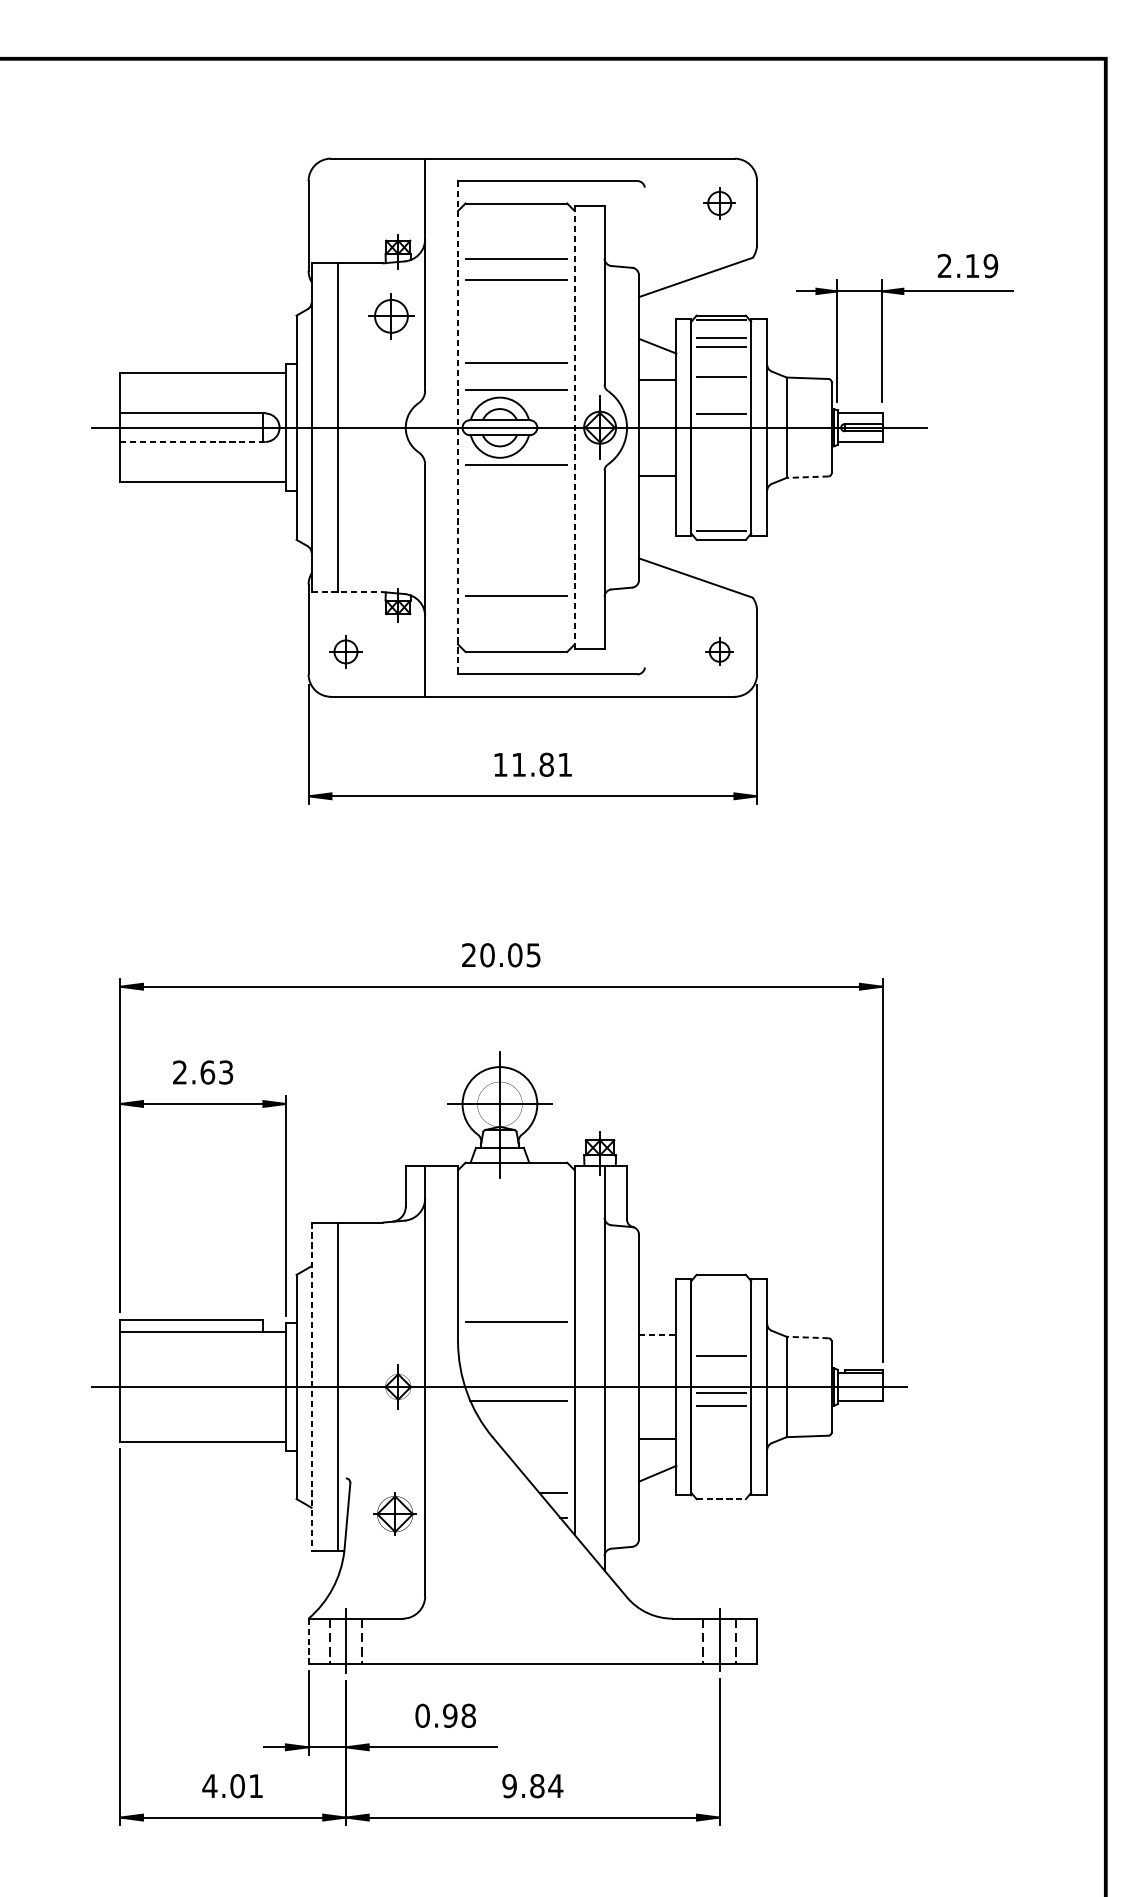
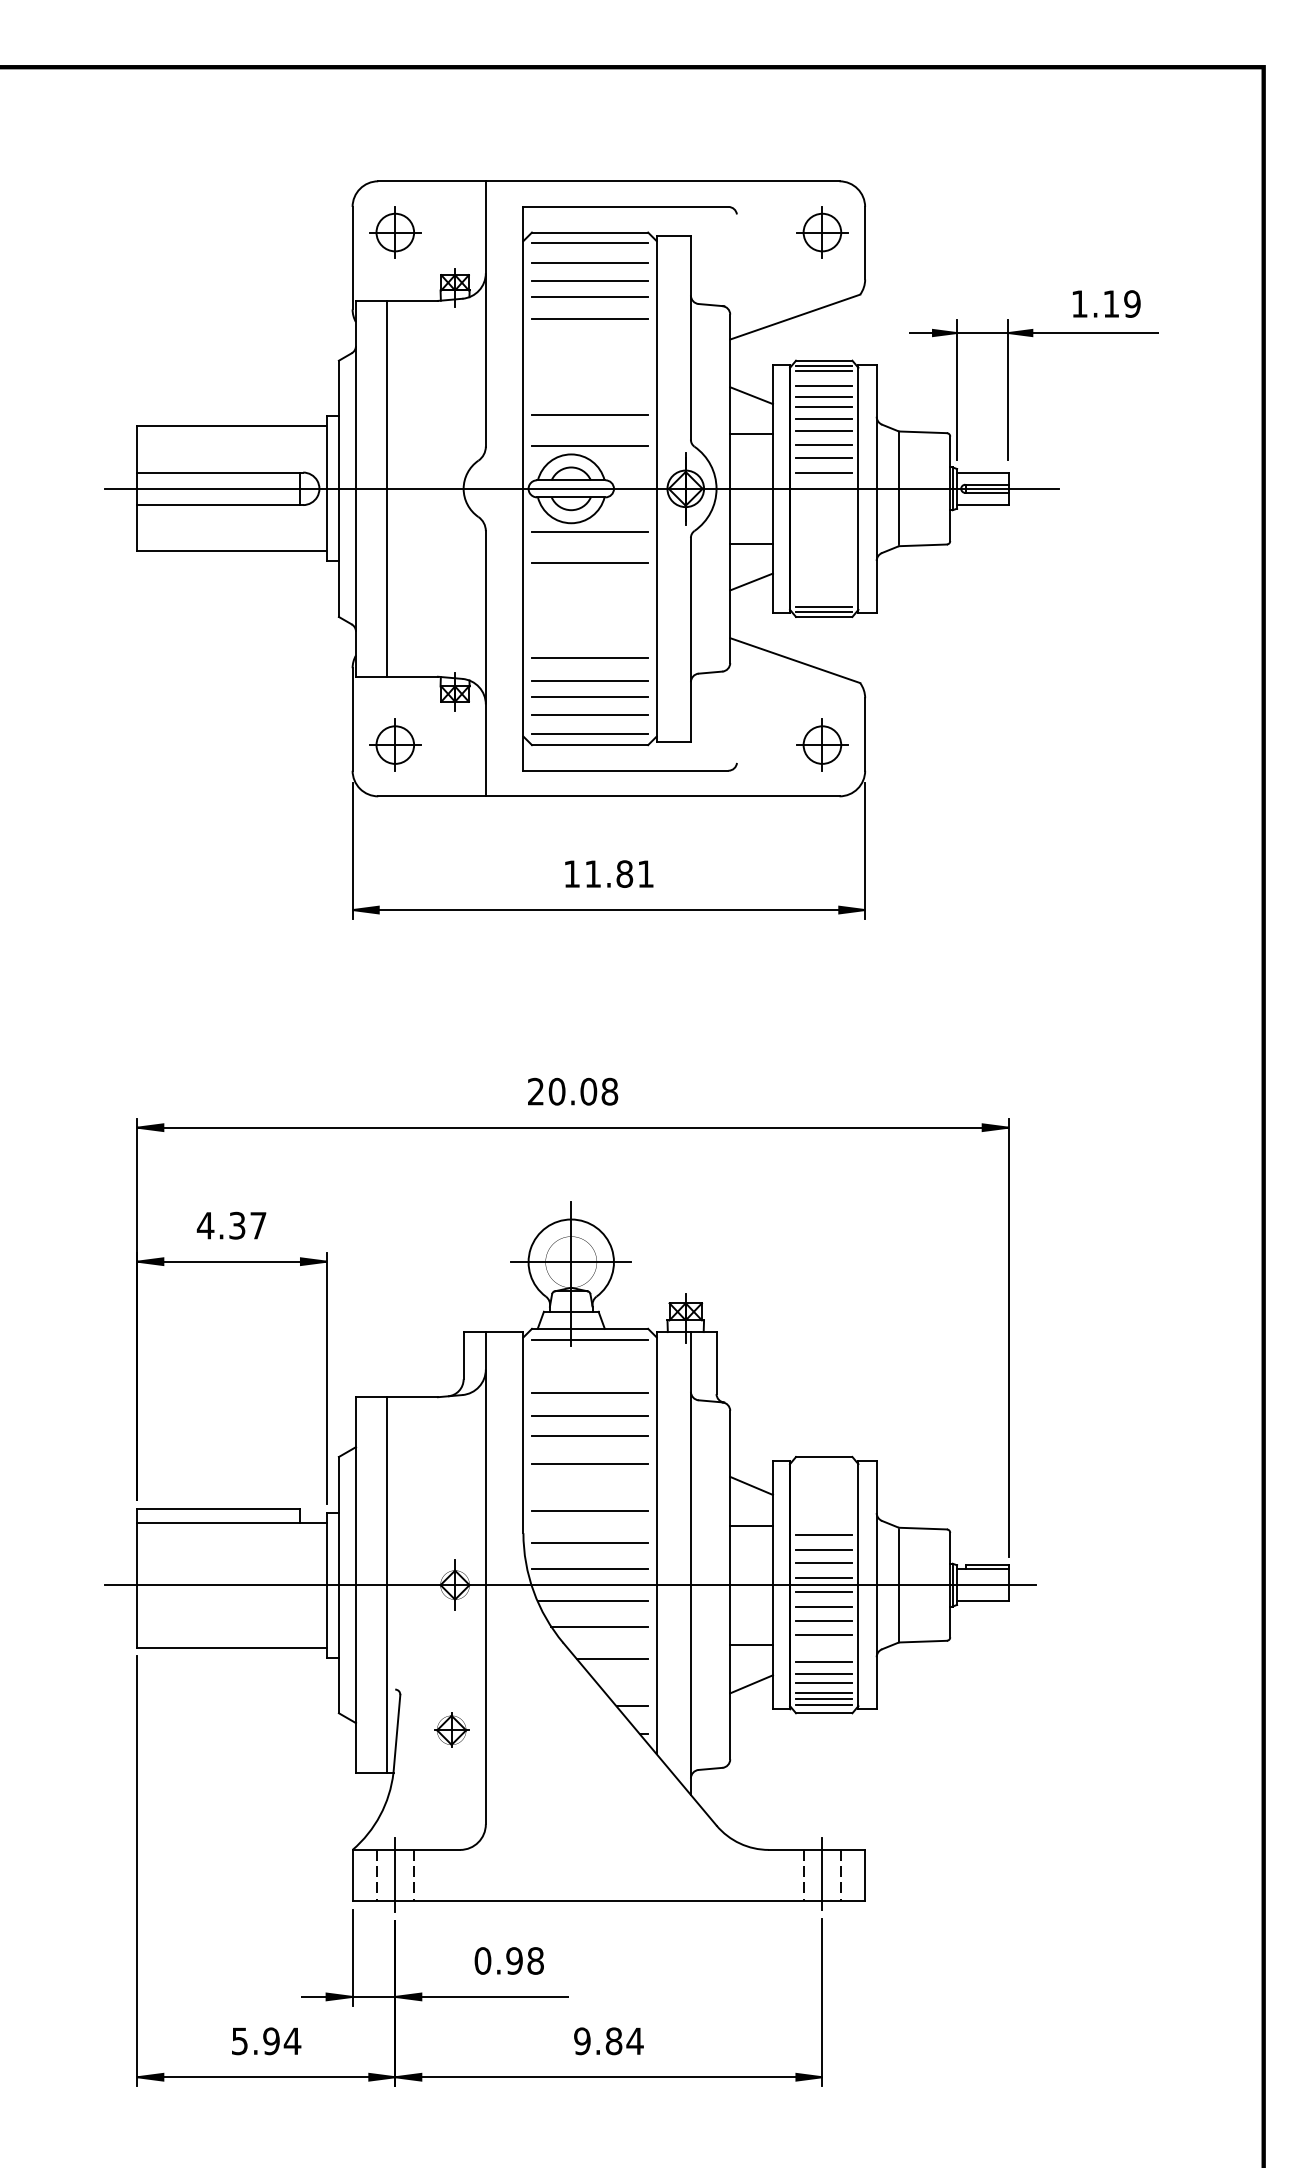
part: (719, 203) -> (822, 232), size x1.43
line: (515, 213) -> (589, 243), added
line: (515, 230) -> (589, 263), added
line: (515, 245) -> (589, 280), added
text: (944, 265) -> (1079, 303), 2.19 -> 1.19
part: (391, 316) -> (395, 232), moved
line: (721, 324) -> (824, 370), added
line: (721, 355) -> (824, 406), added
line: (721, 366) -> (824, 418), added
line: (721, 388) -> (824, 444), added
line: (721, 400) -> (824, 457), added
line: (458, 427) -> (523, 488), dashed -> solid
line: (574, 427) -> (656, 488), dashed -> solid
line: (193, 442) -> (220, 505), dashed -> solid
line: (807, 477) -> (922, 545), dashed -> solid
line: (515, 492) -> (589, 562), added
line: (657, 508) -> (751, 581), added
line: (721, 535) -> (824, 611), added
line: (515, 576) -> (589, 658), added
line: (347, 591) -> (397, 676), dashed -> solid
line: (515, 610) -> (589, 697), added
line: (515, 625) -> (589, 714), added
line: (515, 642) -> (589, 734), added
part: (346, 651) -> (395, 744), size x1.43
part: (719, 651) -> (822, 744), size x1.67
text: (533, 955) -> (609, 1091), 20.05 -> 20.08
text: (202, 1072) -> (231, 1225), 2.63 -> 4.37
line: (515, 1172) -> (589, 1339), added
line: (515, 1218) -> (589, 1392), added
line: (515, 1238) -> (589, 1415), added
line: (515, 1256) -> (589, 1435), added
line: (515, 1280) -> (589, 1463), added
line: (657, 1299) -> (751, 1485), added
line: (658, 1334) -> (752, 1525), dashed -> solid
line: (807, 1337) -> (922, 1528), dashed -> solid
line: (721, 1342) -> (824, 1534), added
line: (515, 1350) -> (589, 1543), added
line: (721, 1368) -> (824, 1563), added
line: (515, 1372) -> (589, 1568), added
line: (721, 1381) -> (824, 1578), added
line: (312, 1387) -> (356, 1585), dashed -> solid
line: (721, 1417) -> (824, 1620), added
line: (524, 1423) -> (599, 1626), added
line: (721, 1431) -> (824, 1635), added
line: (536, 1452) -> (612, 1659), added
line: (721, 1454) -> (824, 1662), added
line: (721, 1465) -> (824, 1674), added
line: (721, 1473) -> (824, 1683), added
line: (721, 1480) -> (824, 1692), added
line: (721, 1487) -> (824, 1699), added
line: (721, 1492) -> (824, 1705), added
line: (721, 1499) -> (824, 1713), dashed -> solid
part: (395, 1513) -> (451, 1729), size x0.71
line: (308, 1641) -> (352, 1875), dashed -> solid
text: (233, 1786) -> (266, 2041), 4.01 -> 5.94

